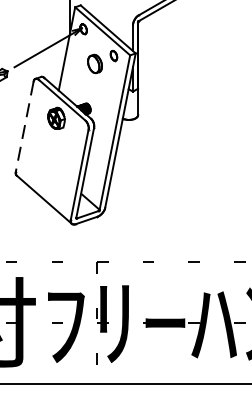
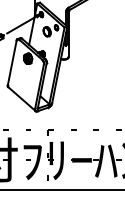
line: (25, 125) -> (12, 62), dashed -> solid

